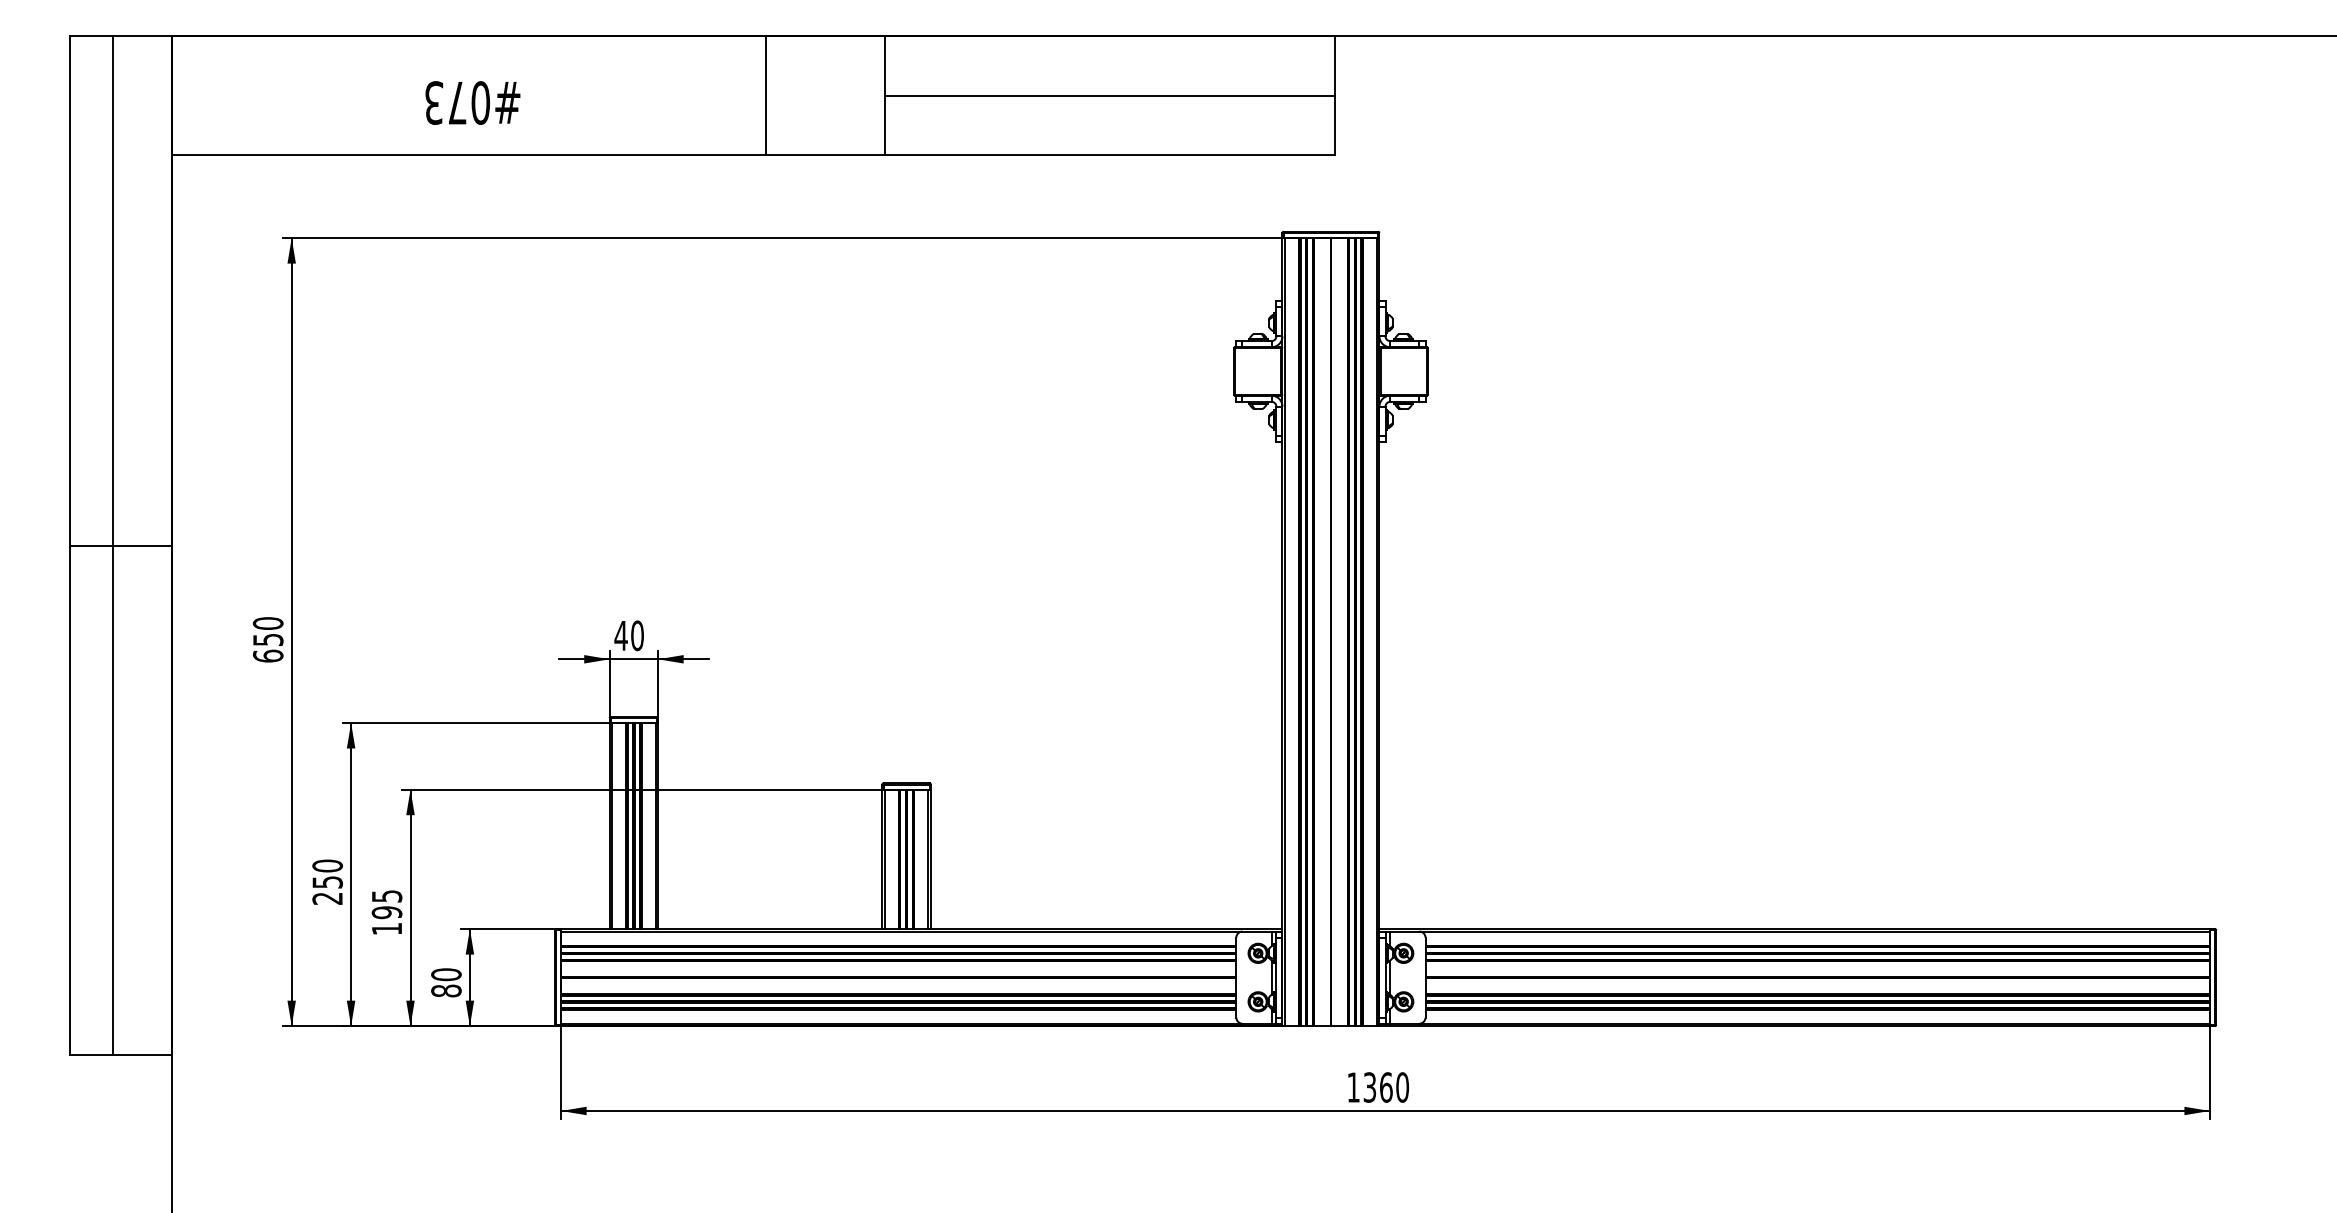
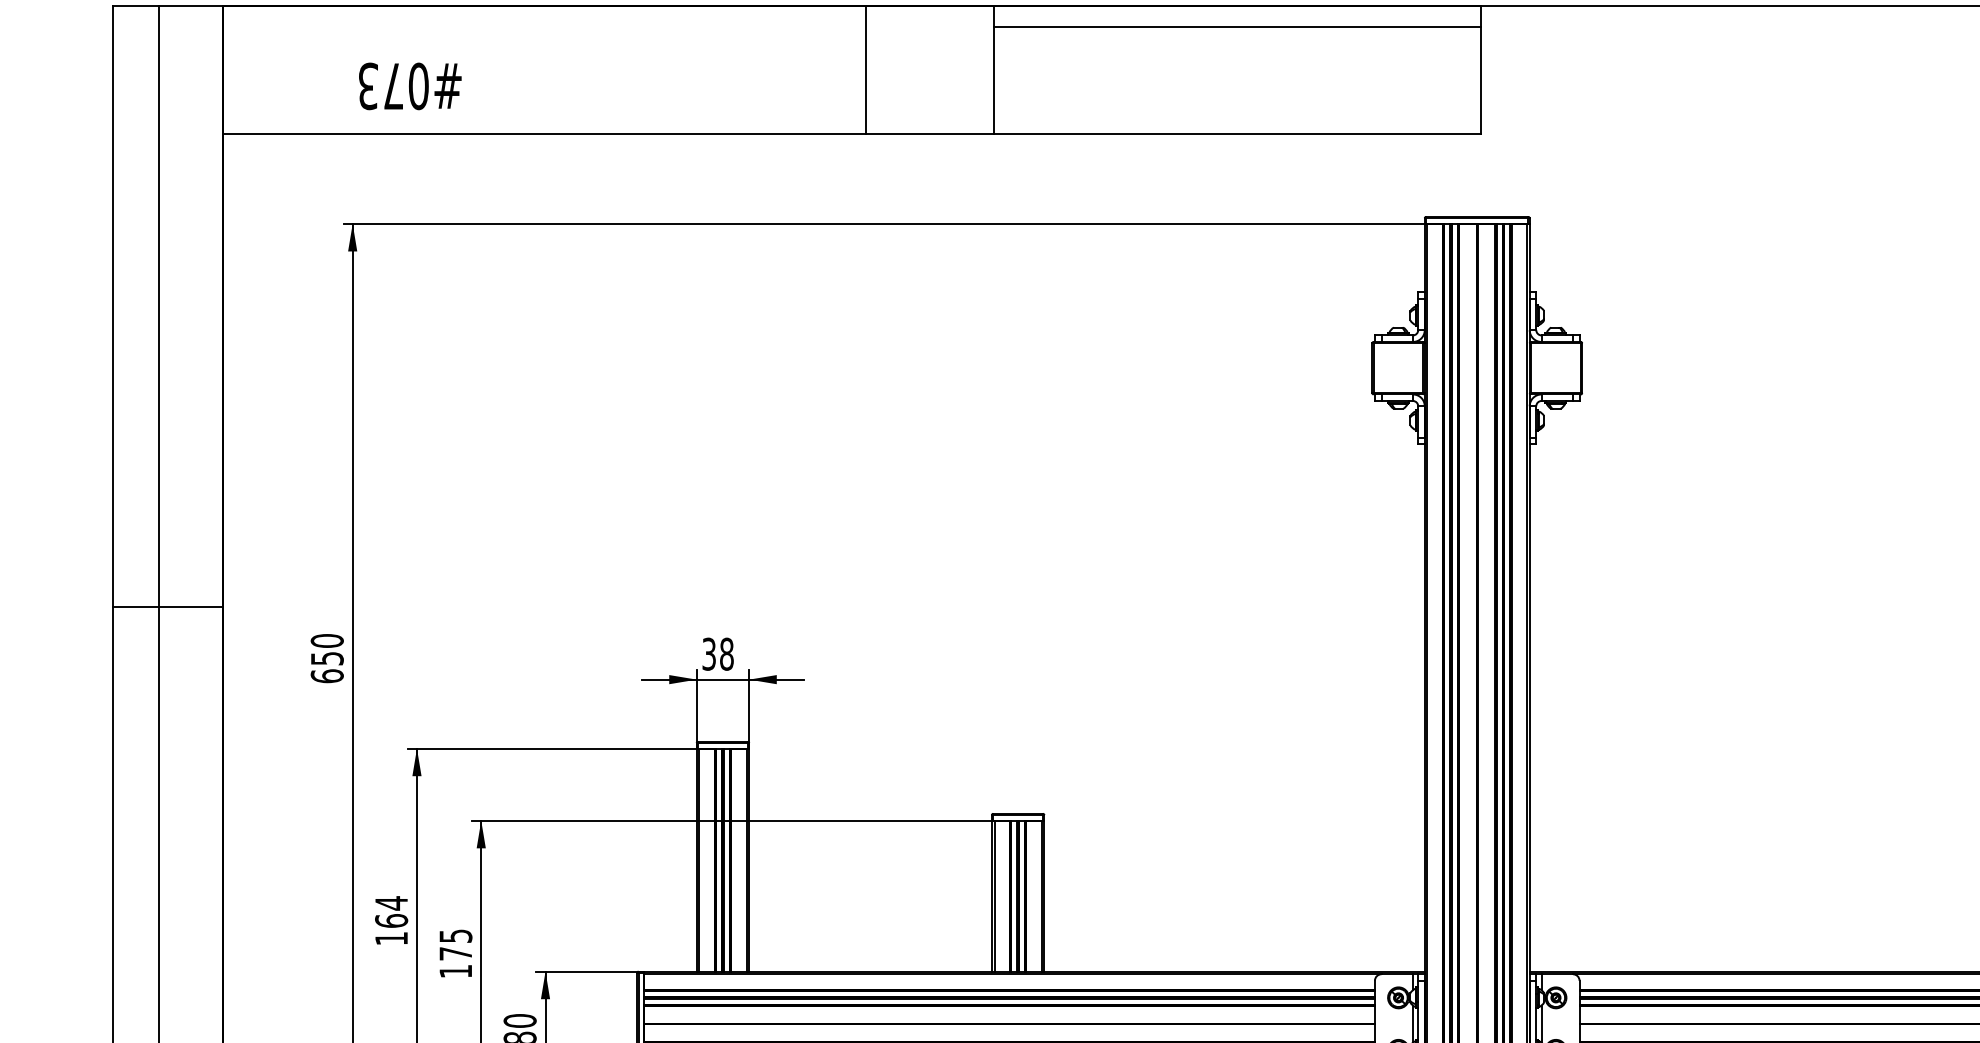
line: (1109, 95) -> (1237, 26), moved
text: (472, 102) -> (409, 85), moved
line: (120, 545) -> (167, 607), moved
text: (628, 635) -> (717, 653), 40 -> 38
text: (327, 881) -> (391, 920), 250 -> 164
text: (386, 912) -> (455, 953), 195 -> 175

